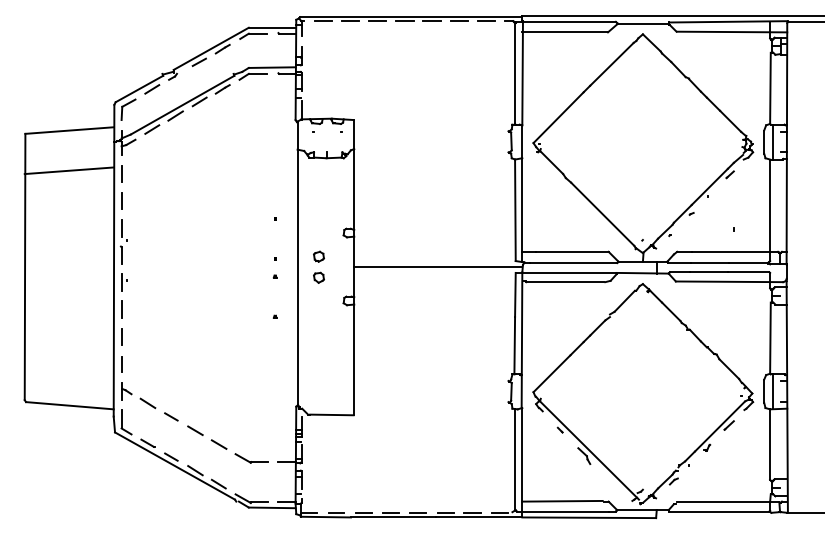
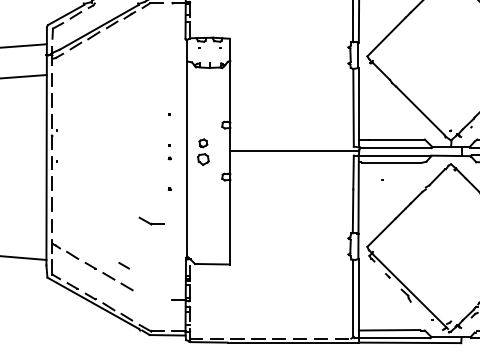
part: (318, 277) -> (203, 159), size x1.4
line: (215, 416) -> (124, 265), added
part: (251, 458) -> (151, 221), moved

